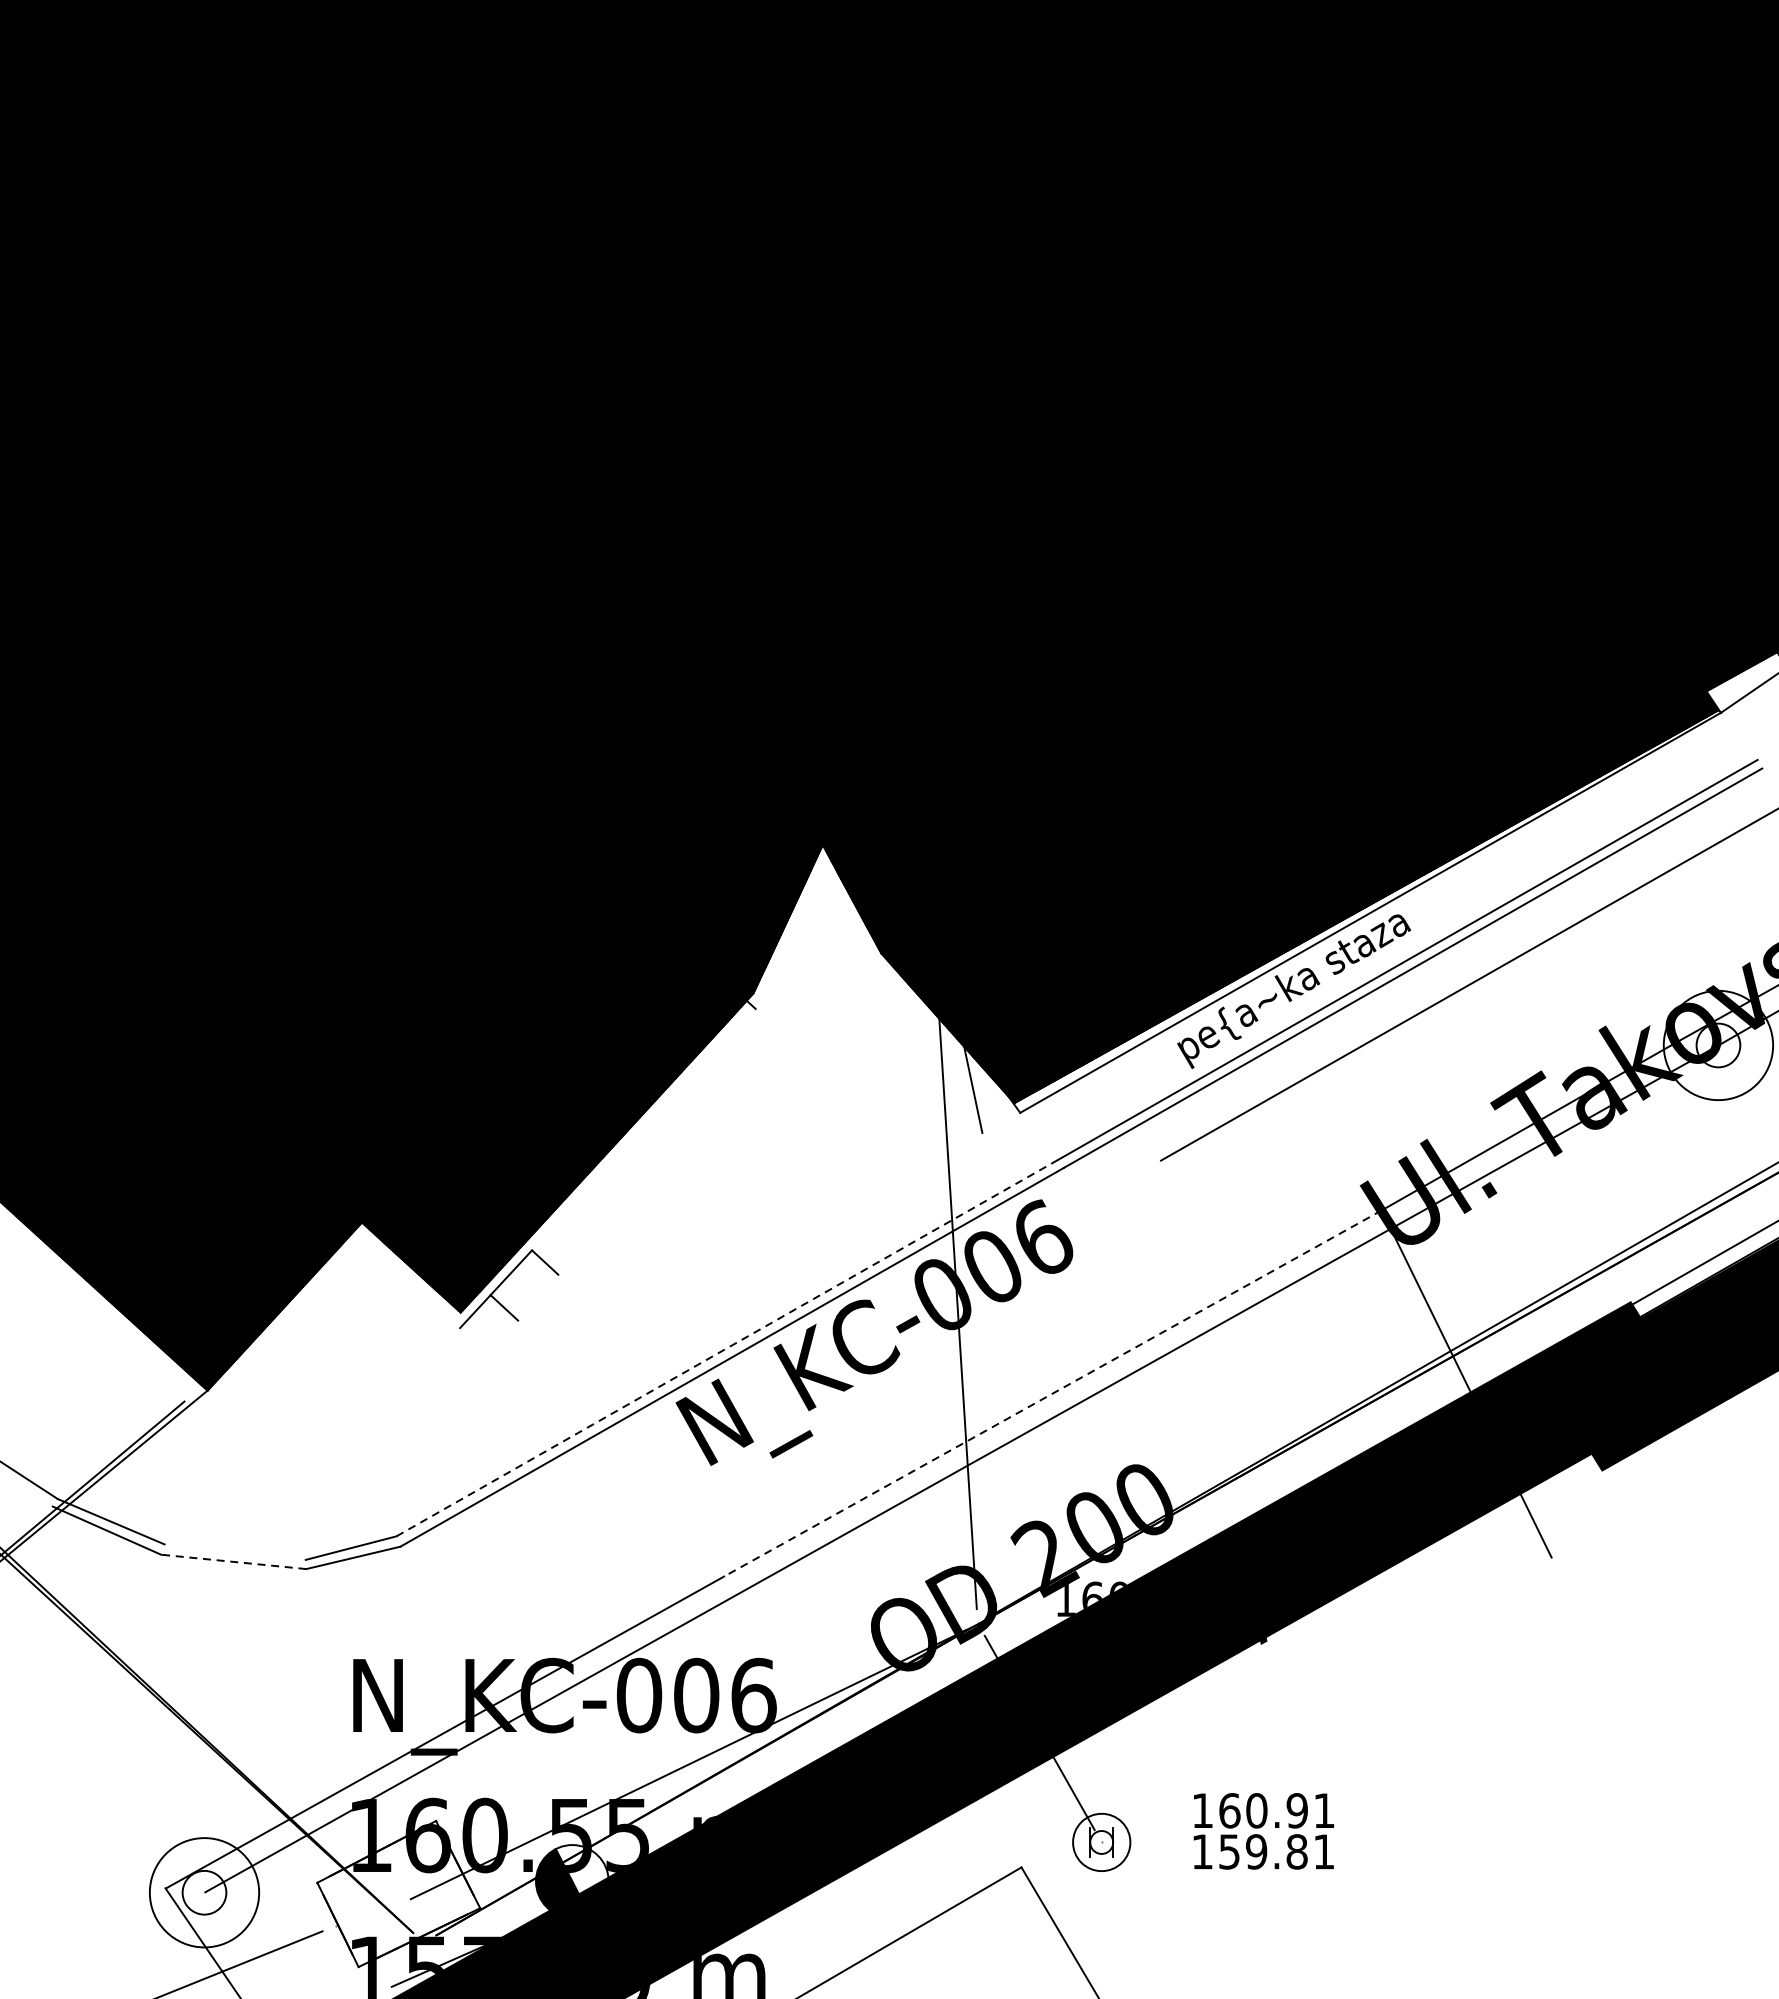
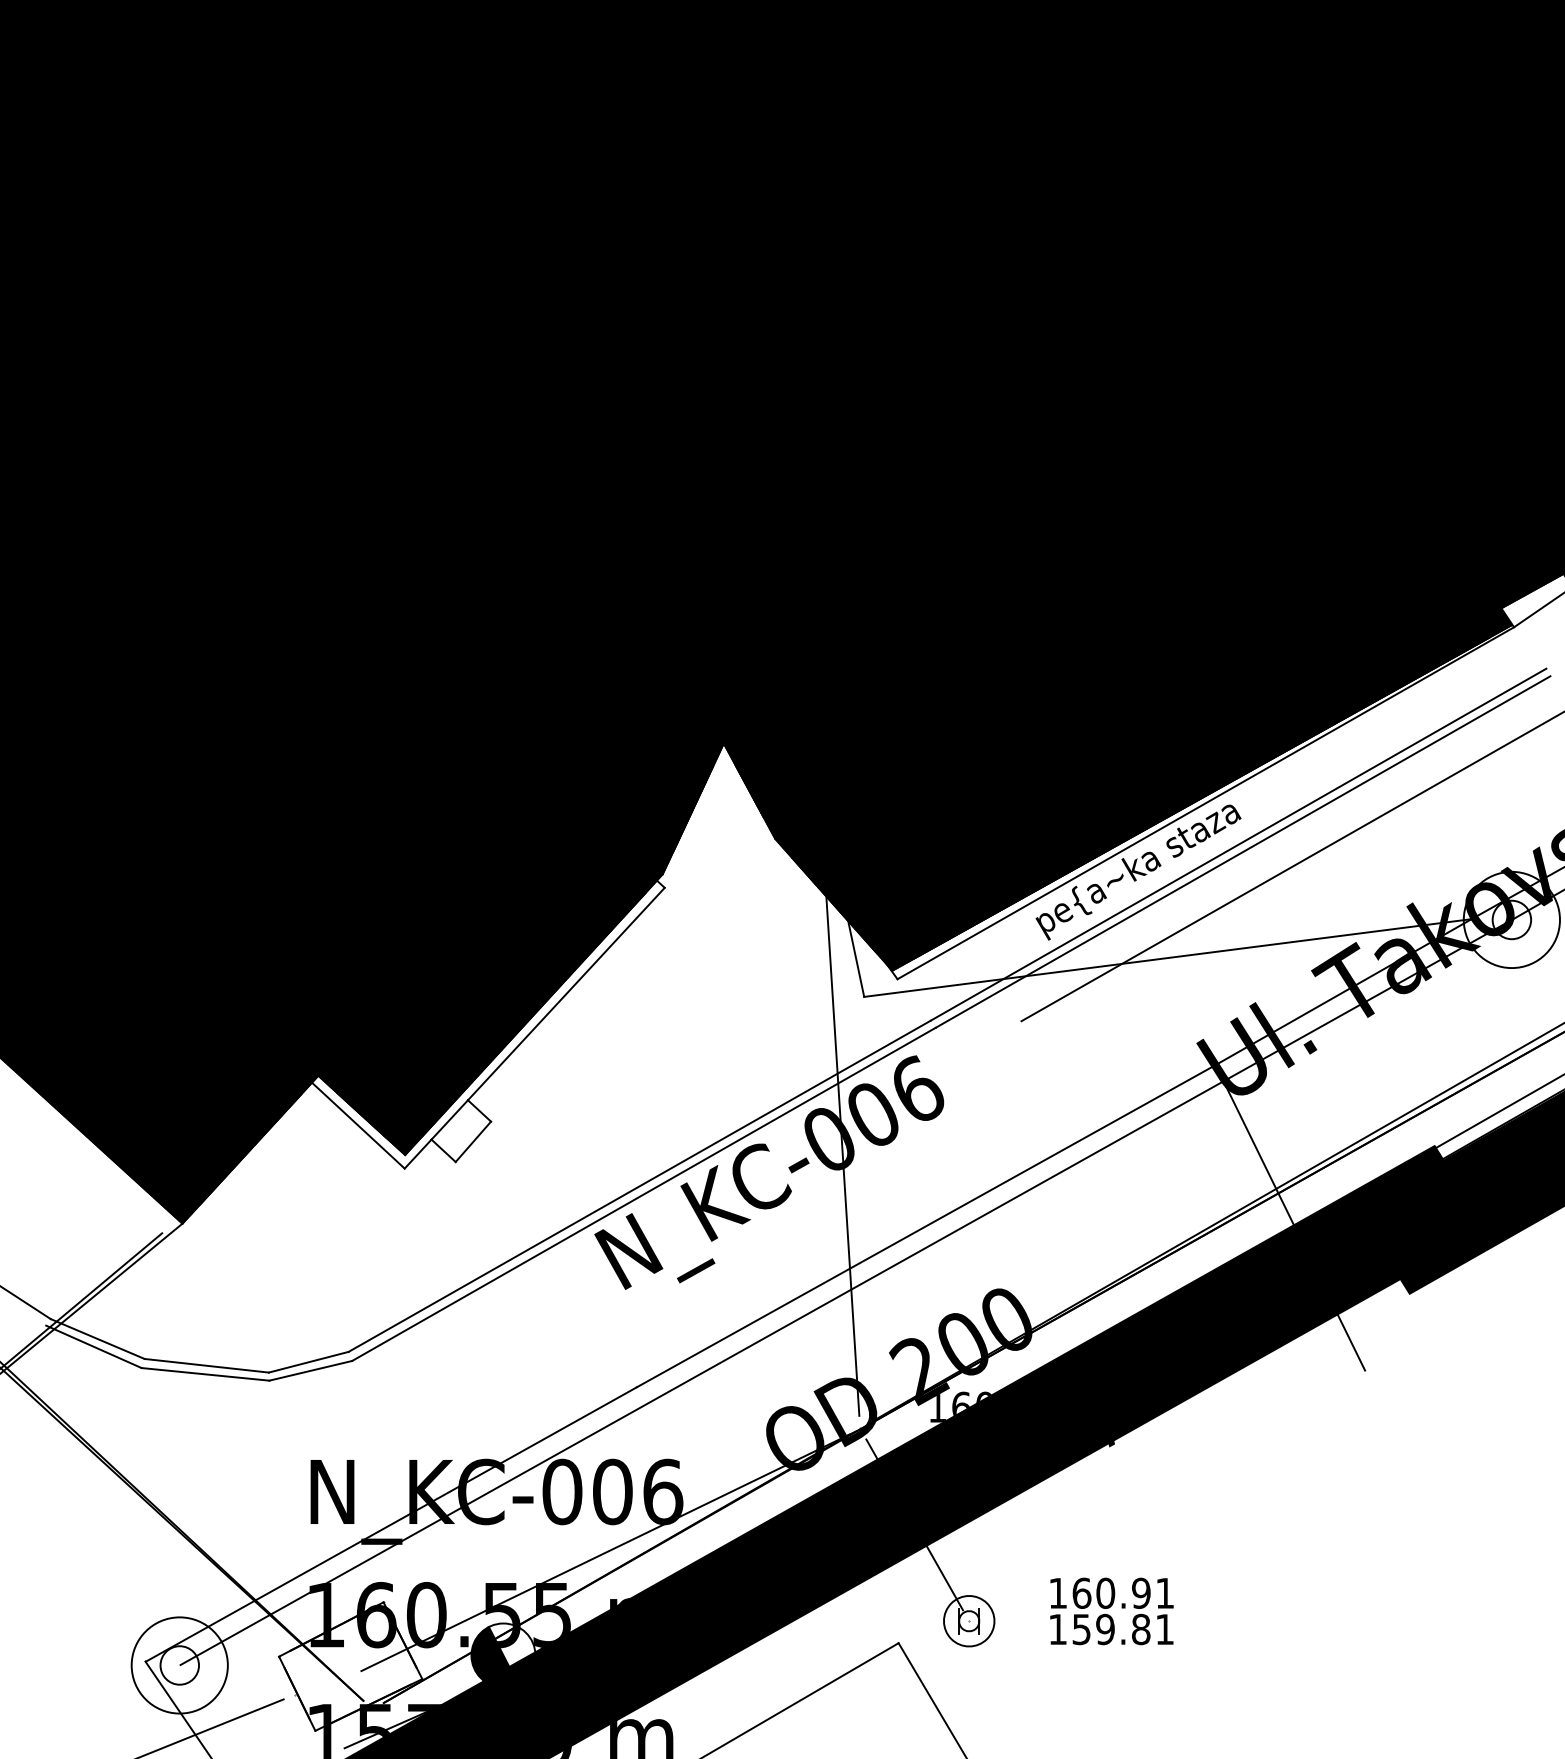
line: (1327, 1088) -> (1167, 957), added
line: (642, 1129) -> (565, 993), added
line: (405, 1276) -> (356, 1123), added
line: (538, 1297) -> (473, 1141), added
line: (726, 1348) -> (639, 1186), dashed -> solid
line: (1052, 1393) -> (925, 1226), dashed -> solid
line: (234, 1551) -> (206, 1365), added
line: (233, 1562) -> (205, 1374), dashed -> solid

